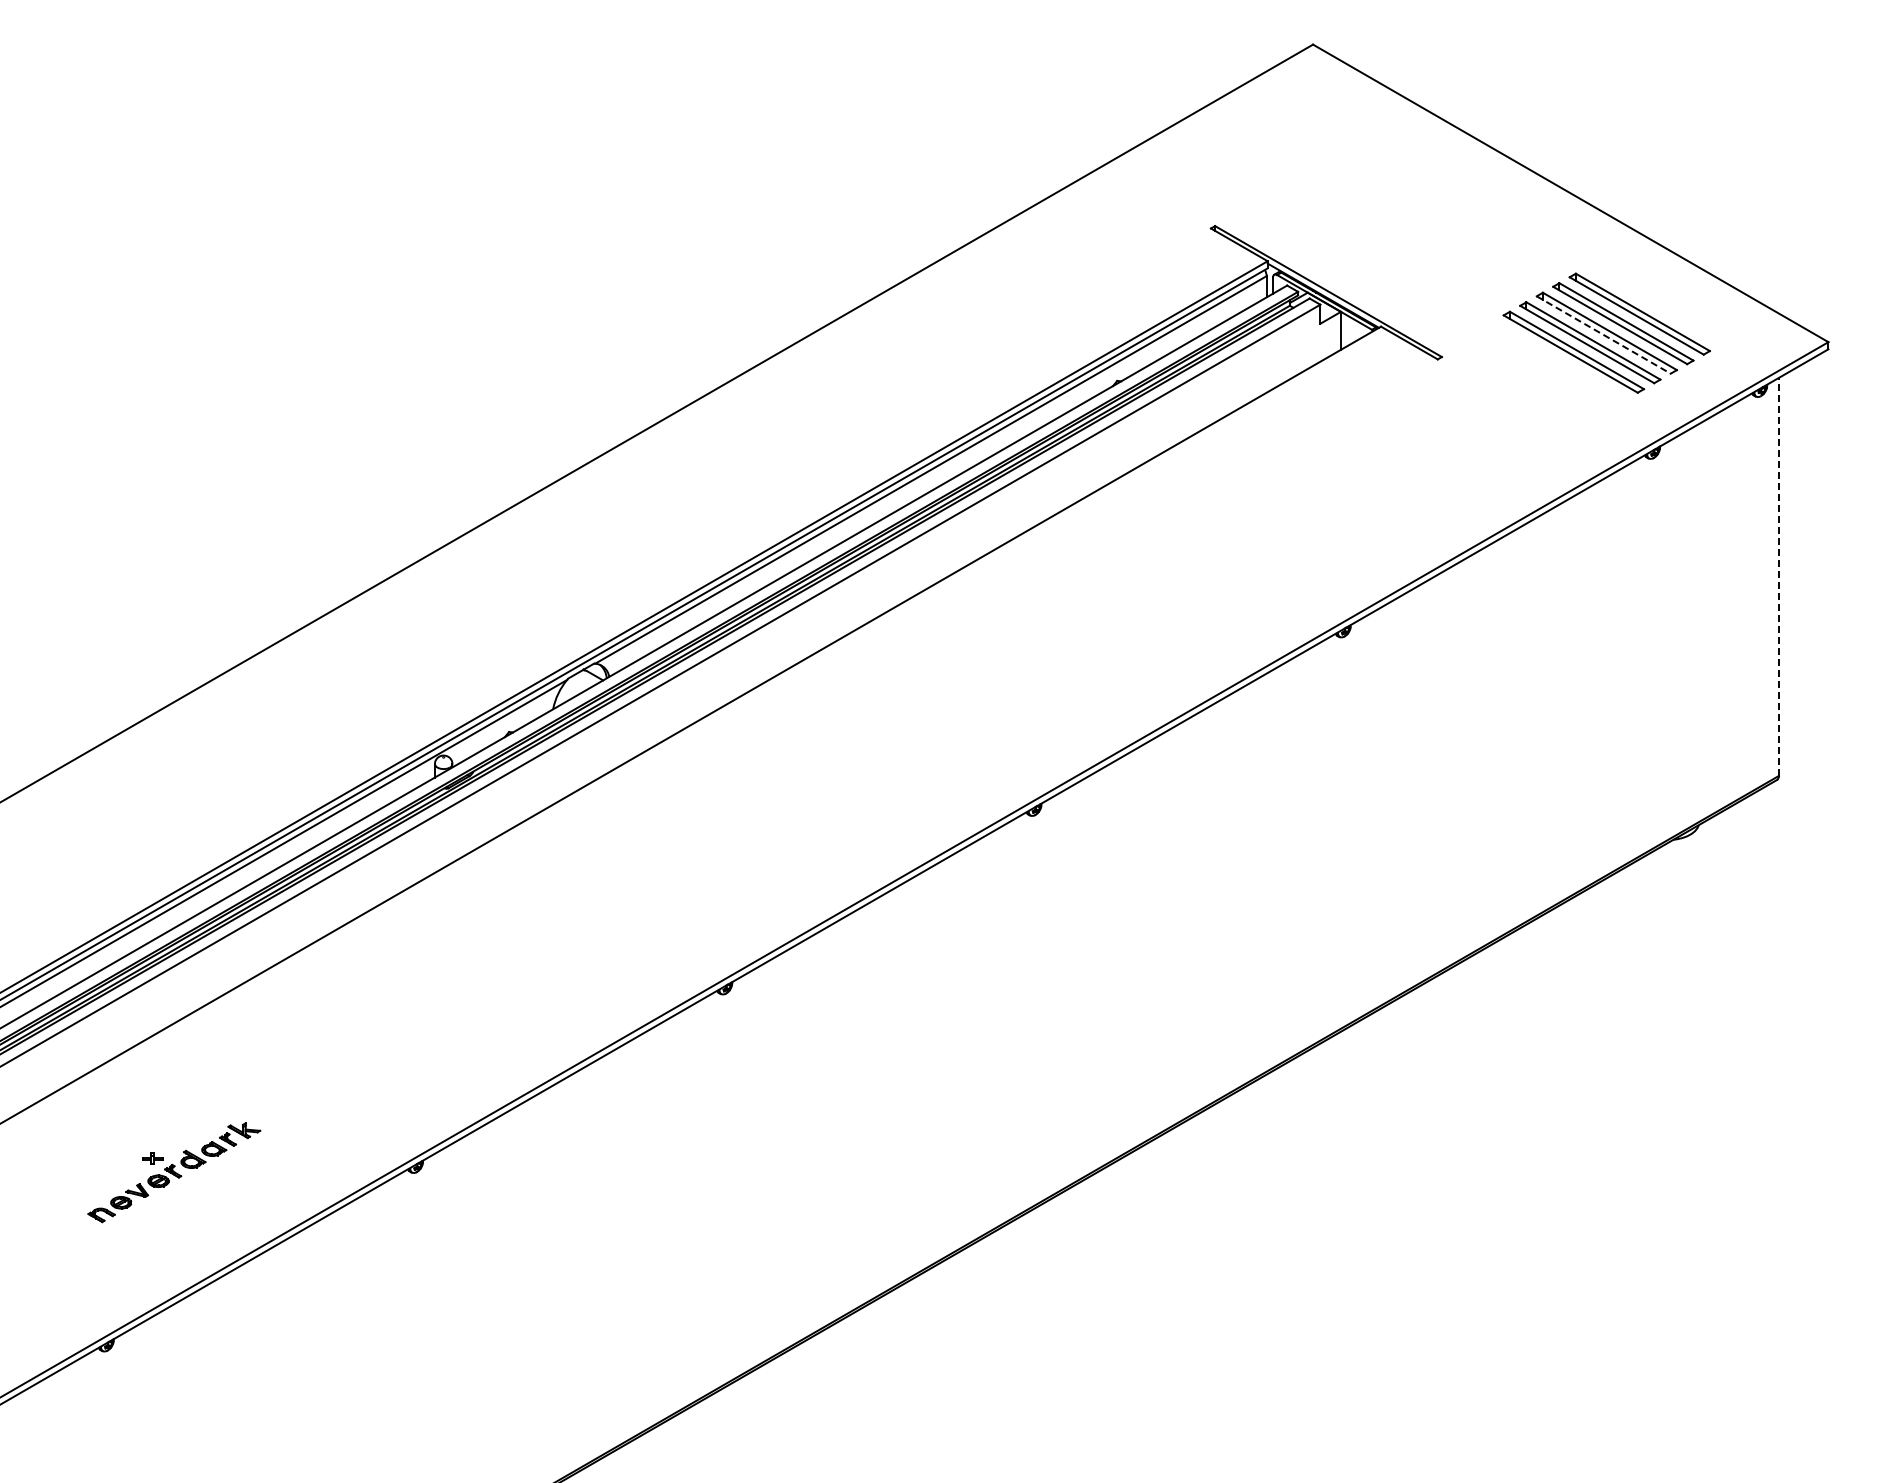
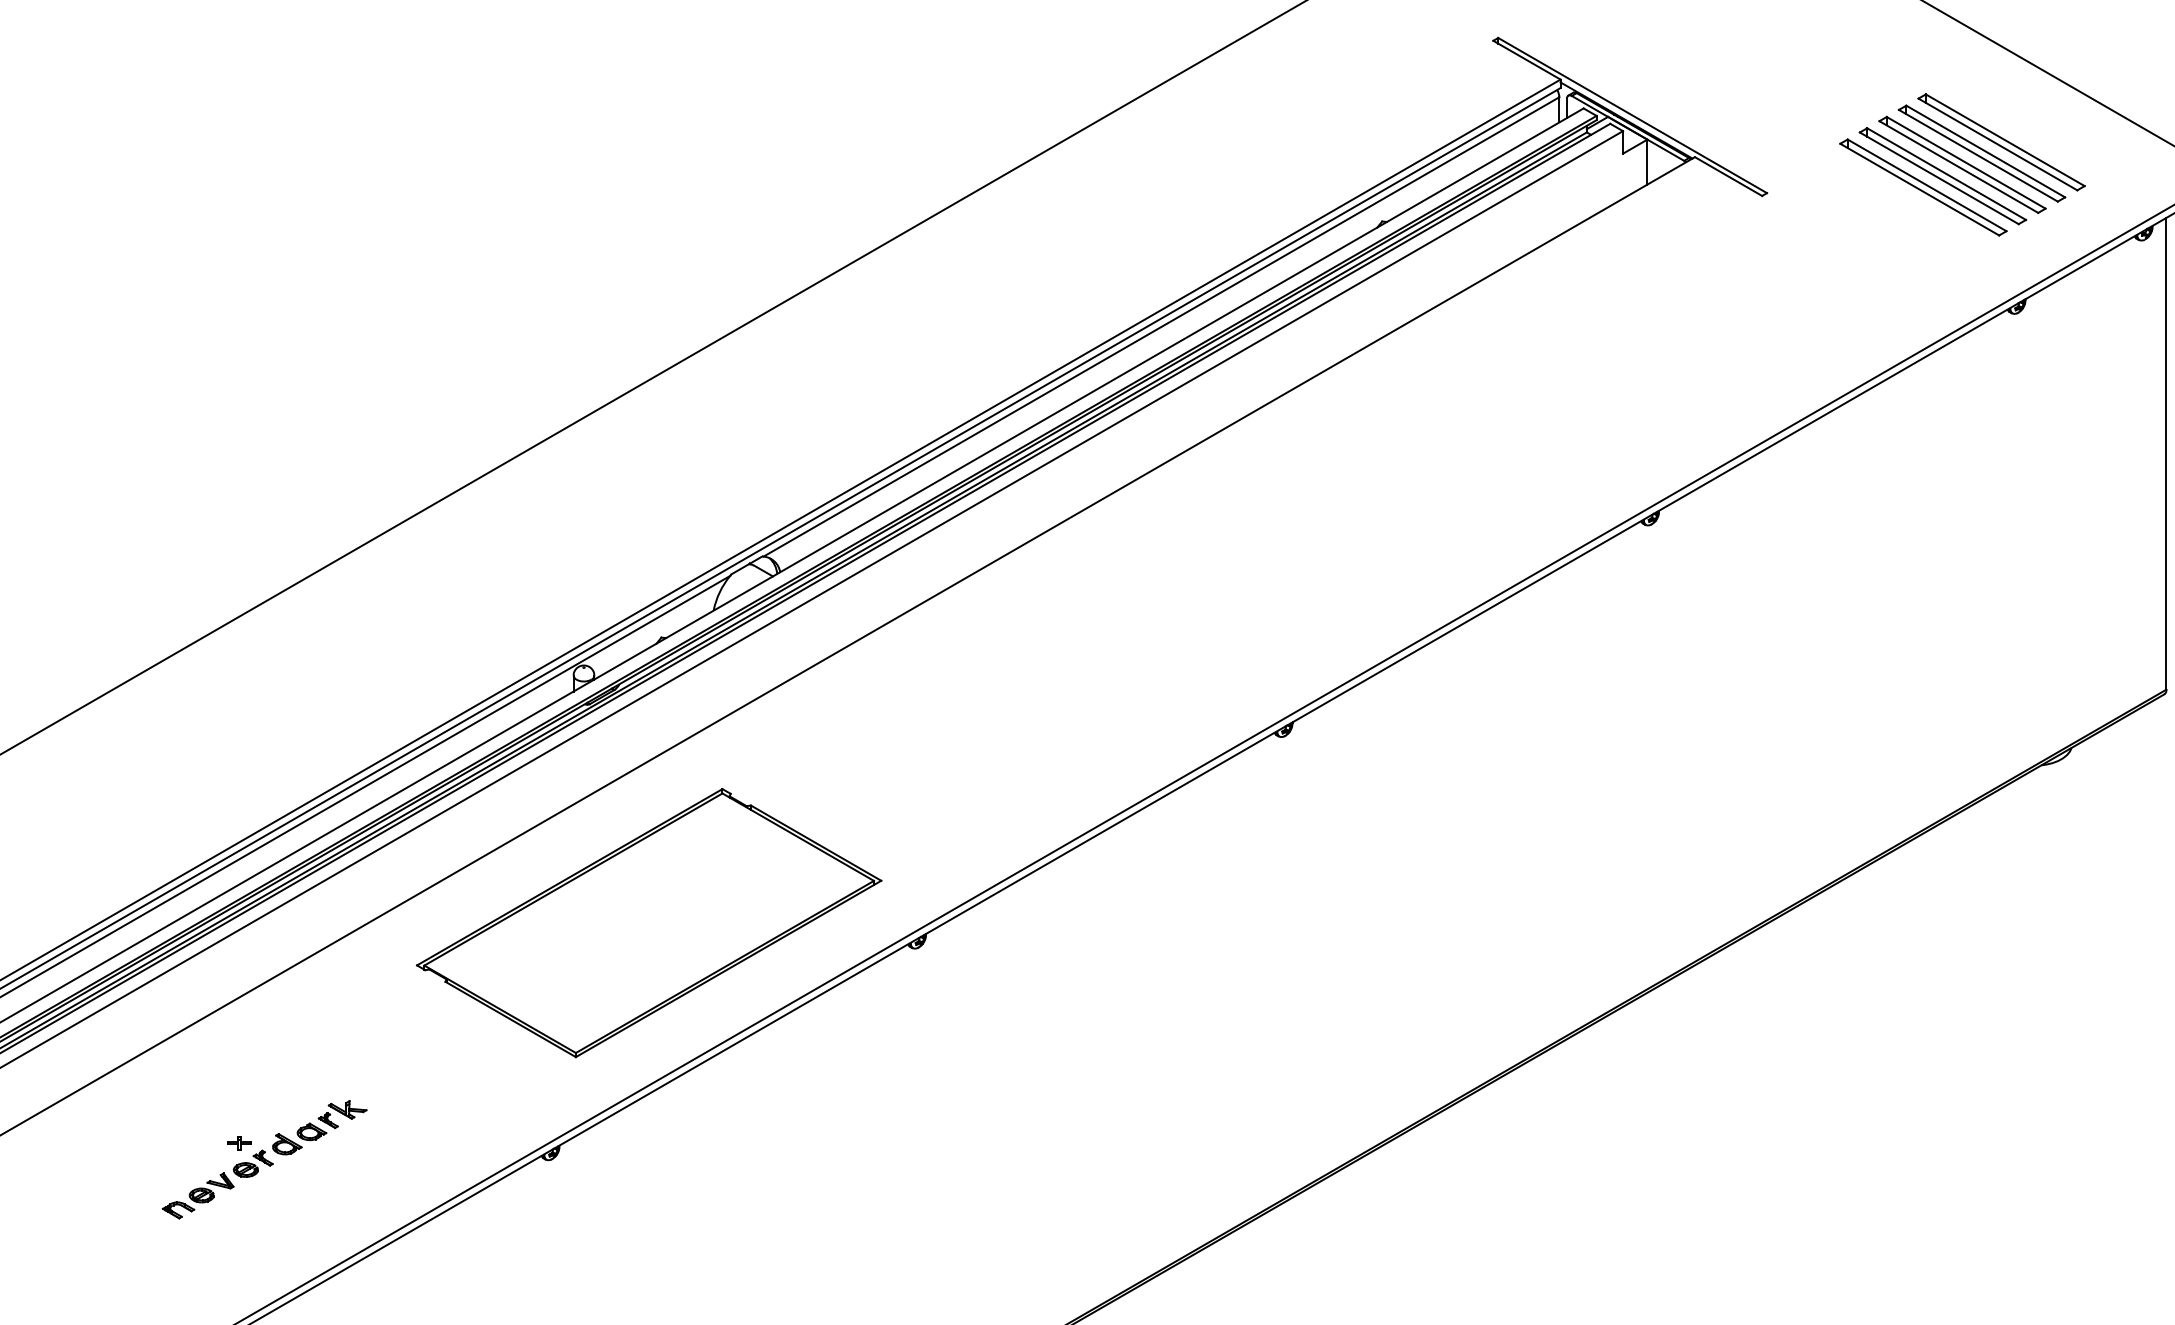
line: (1604, 335) -> (1959, 167), dashed -> solid
line: (1778, 576) -> (2165, 453), dashed -> solid
part: (498, 972) -> (648, 922), added

